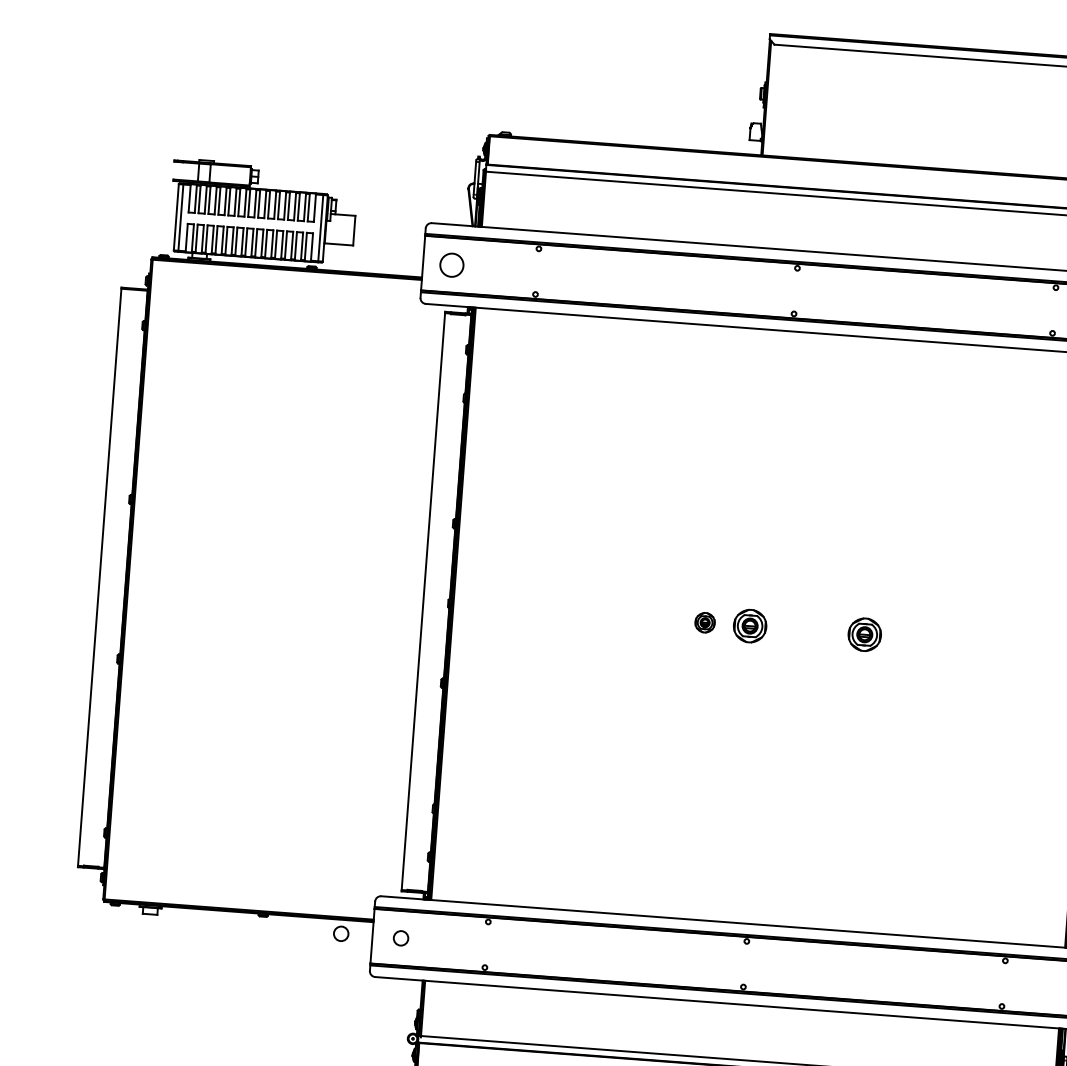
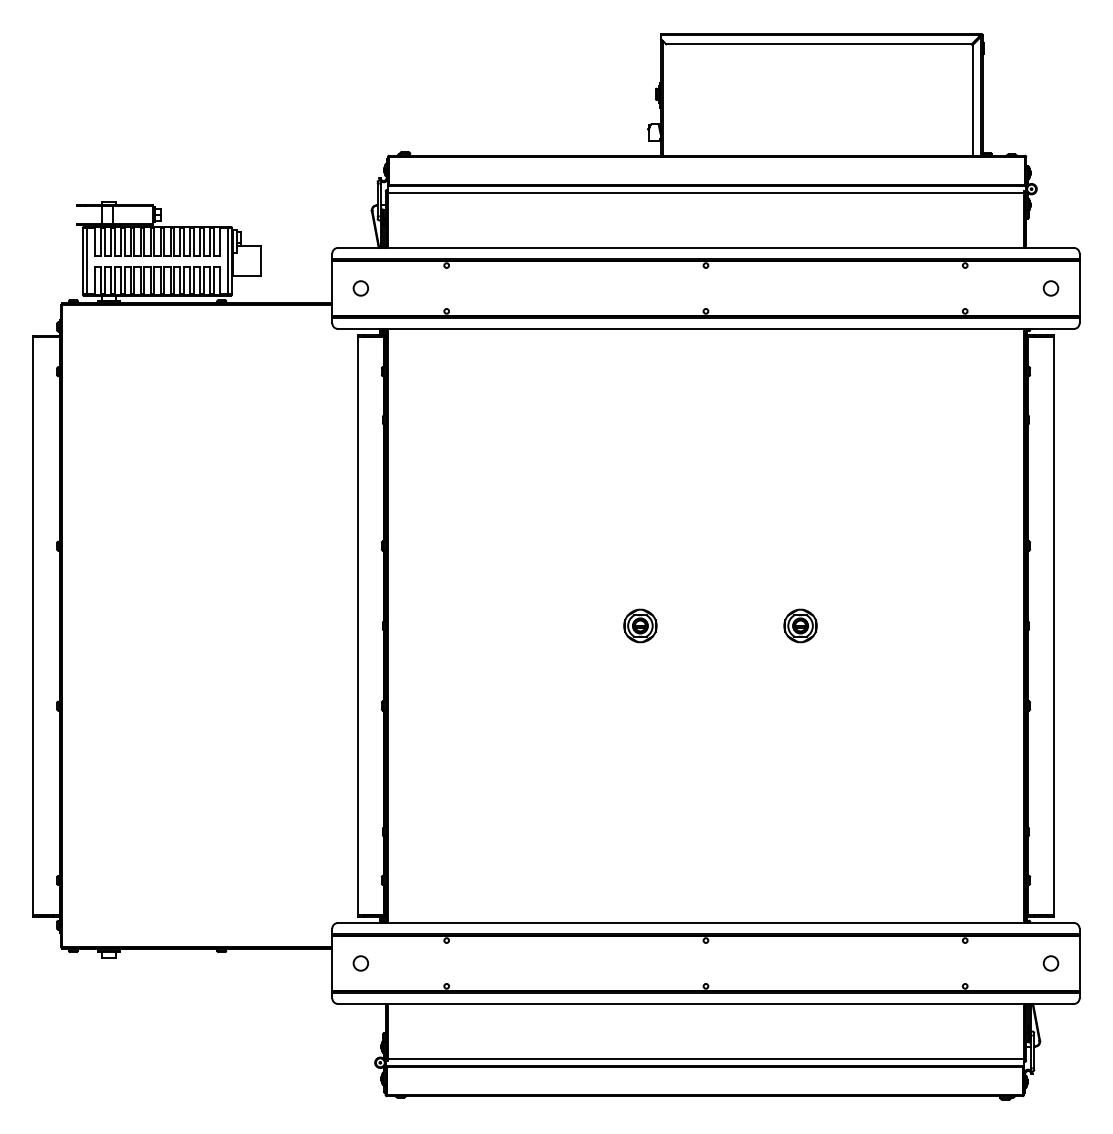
circle: (451, 265) -> (360, 288), size x0.62
part: (705, 622) -> (640, 625), size x1.67
part: (750, 625) -> (685, 625), removed
circle: (340, 933) -> (300, 963), removed

